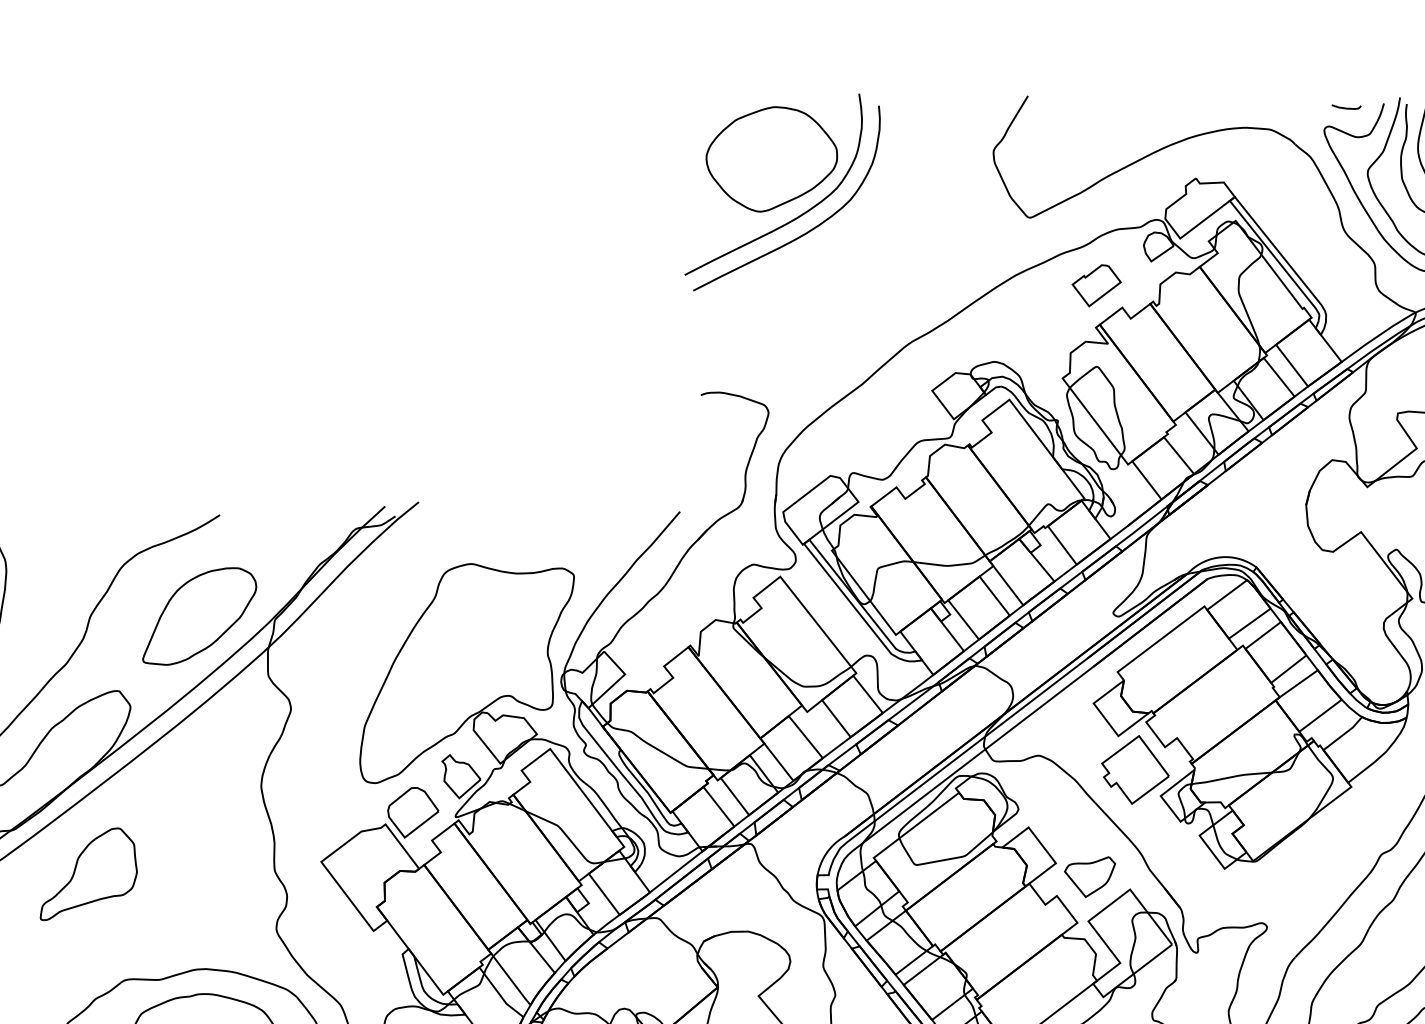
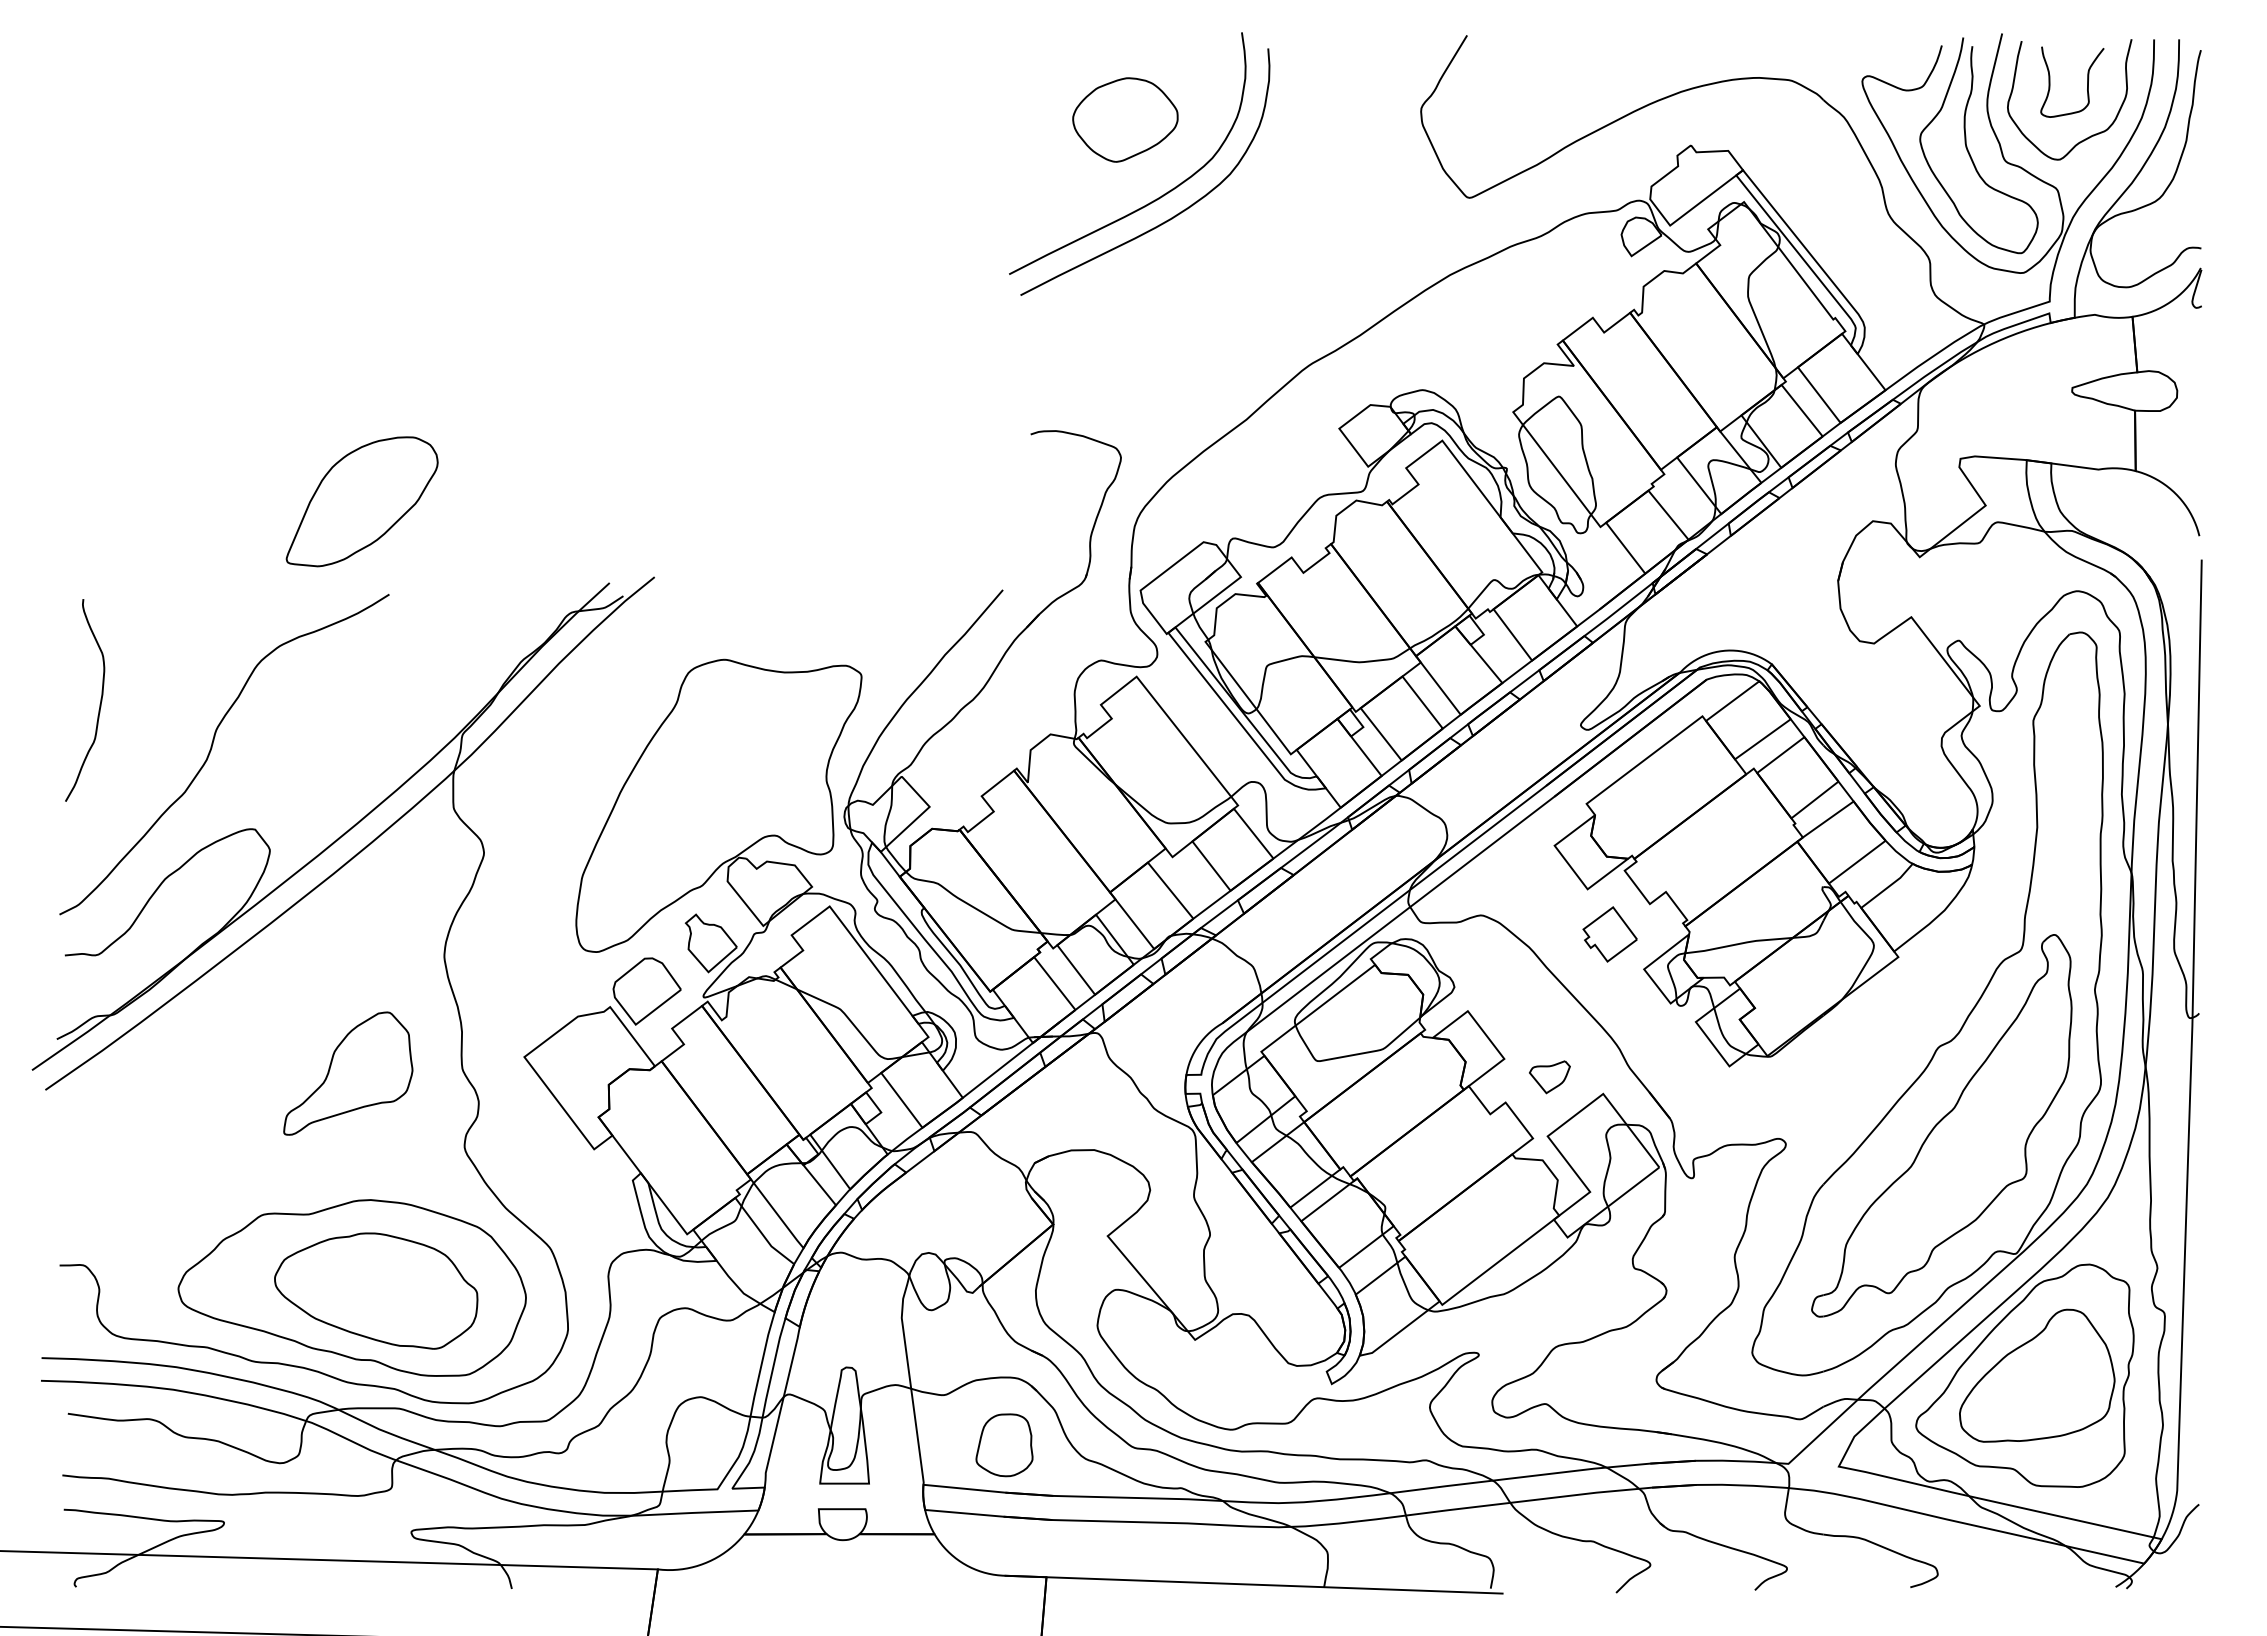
curve: (1346, 108) -> (1891, 51), removed
part: (771, 158) -> (1125, 119), size x0.6
part: (1096, 285) -> (1558, 288), removed
part: (199, 616) -> (361, 501), moved
part: (1134, 769) -> (1609, 934), size x0.6
part: (88, 874) -> (348, 1073), moved
part: (1089, 876) -> (1549, 1076), size x0.6

